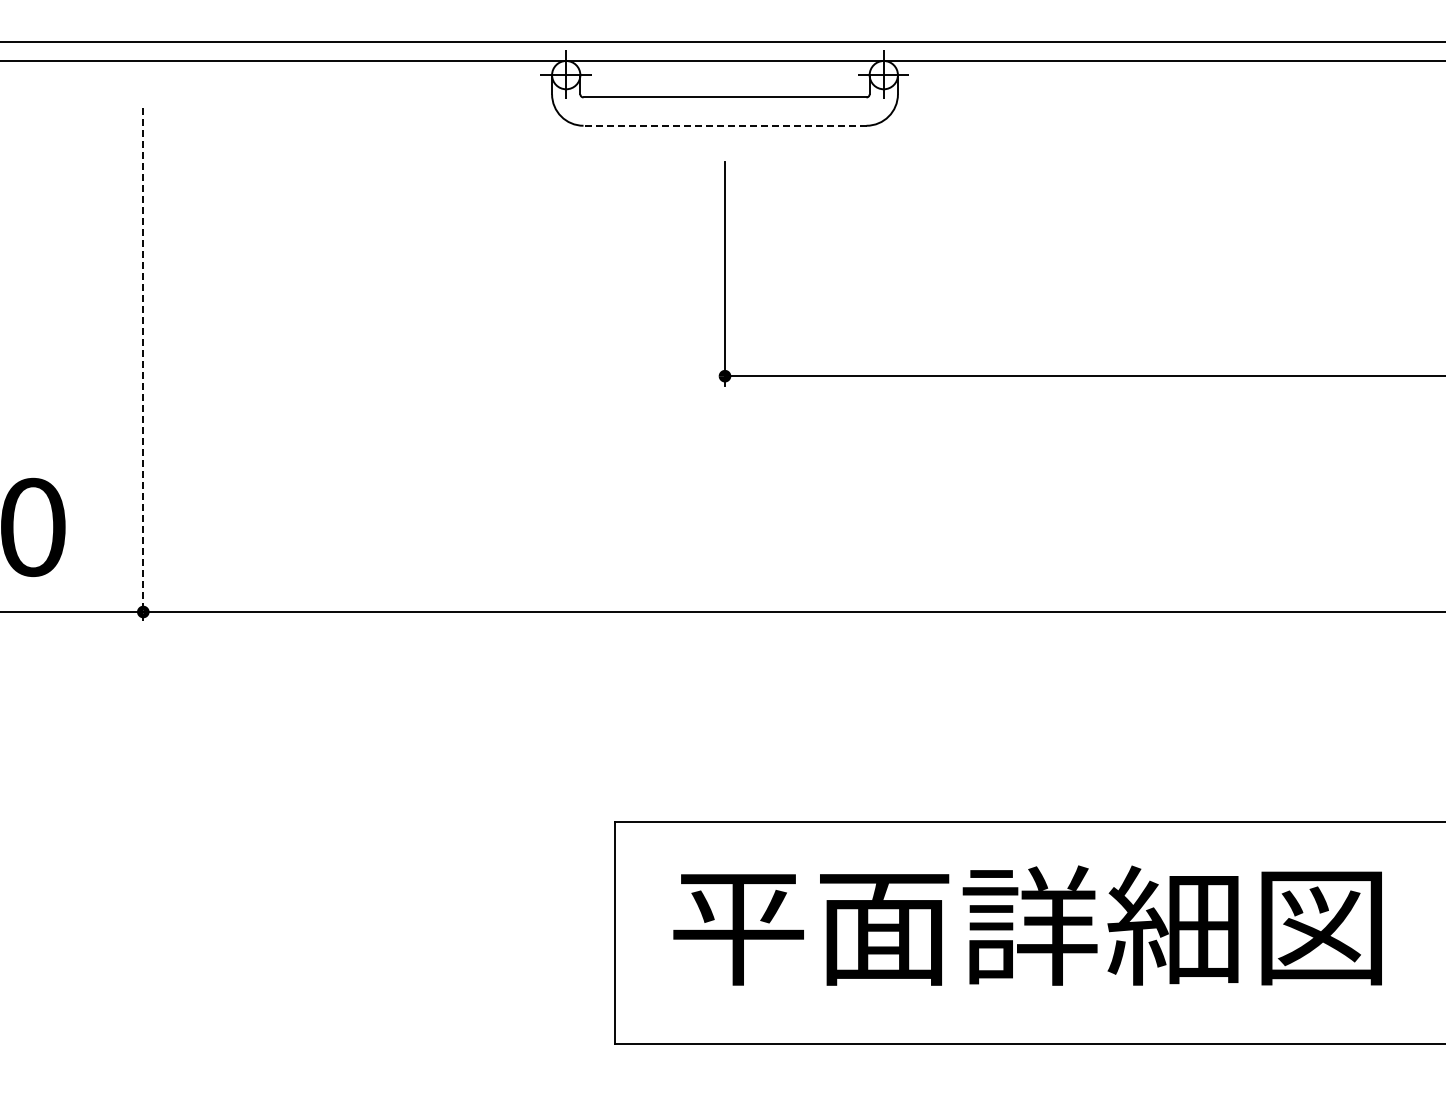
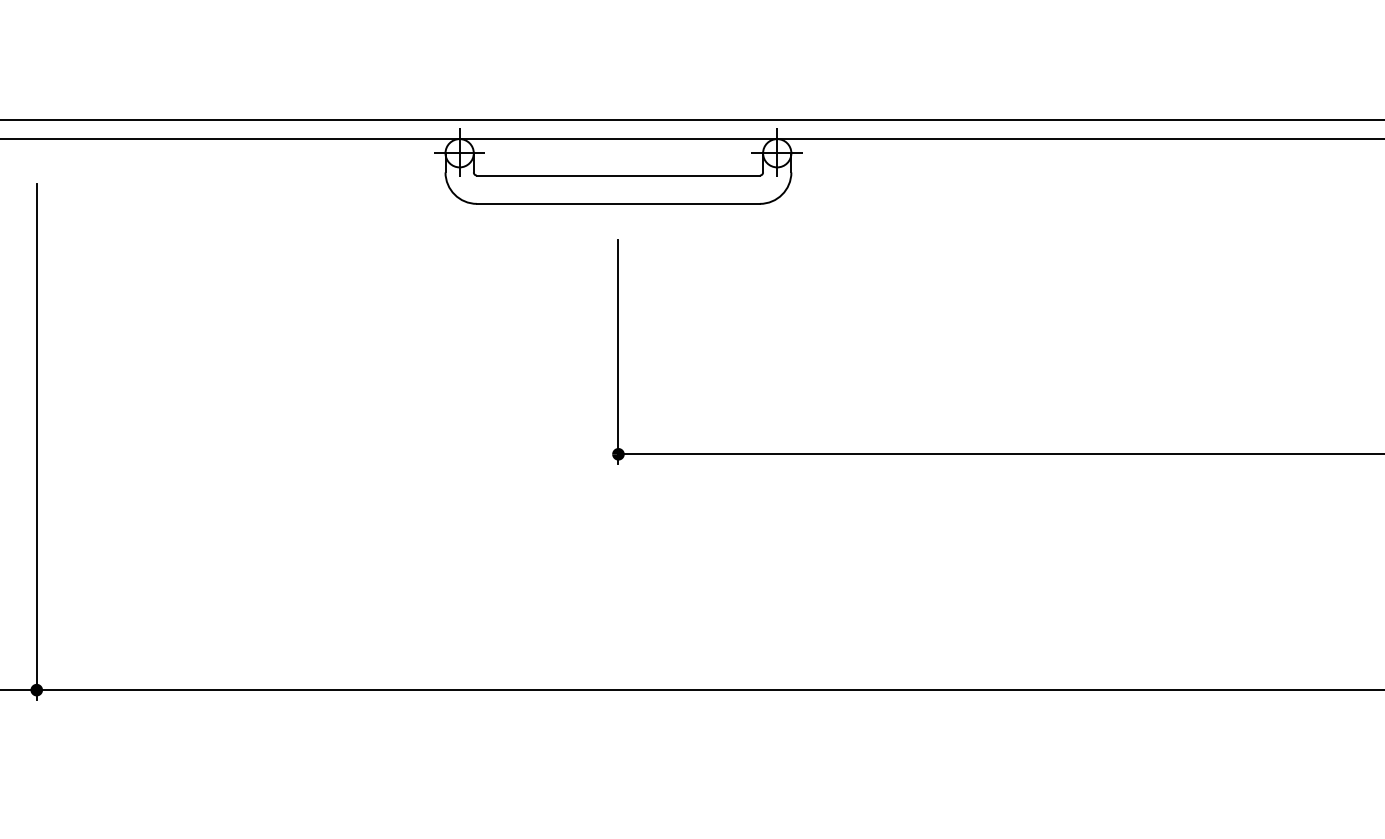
line: (724, 125) -> (617, 203), dashed -> solid
line: (143, 363) -> (36, 441), dashed -> solid

